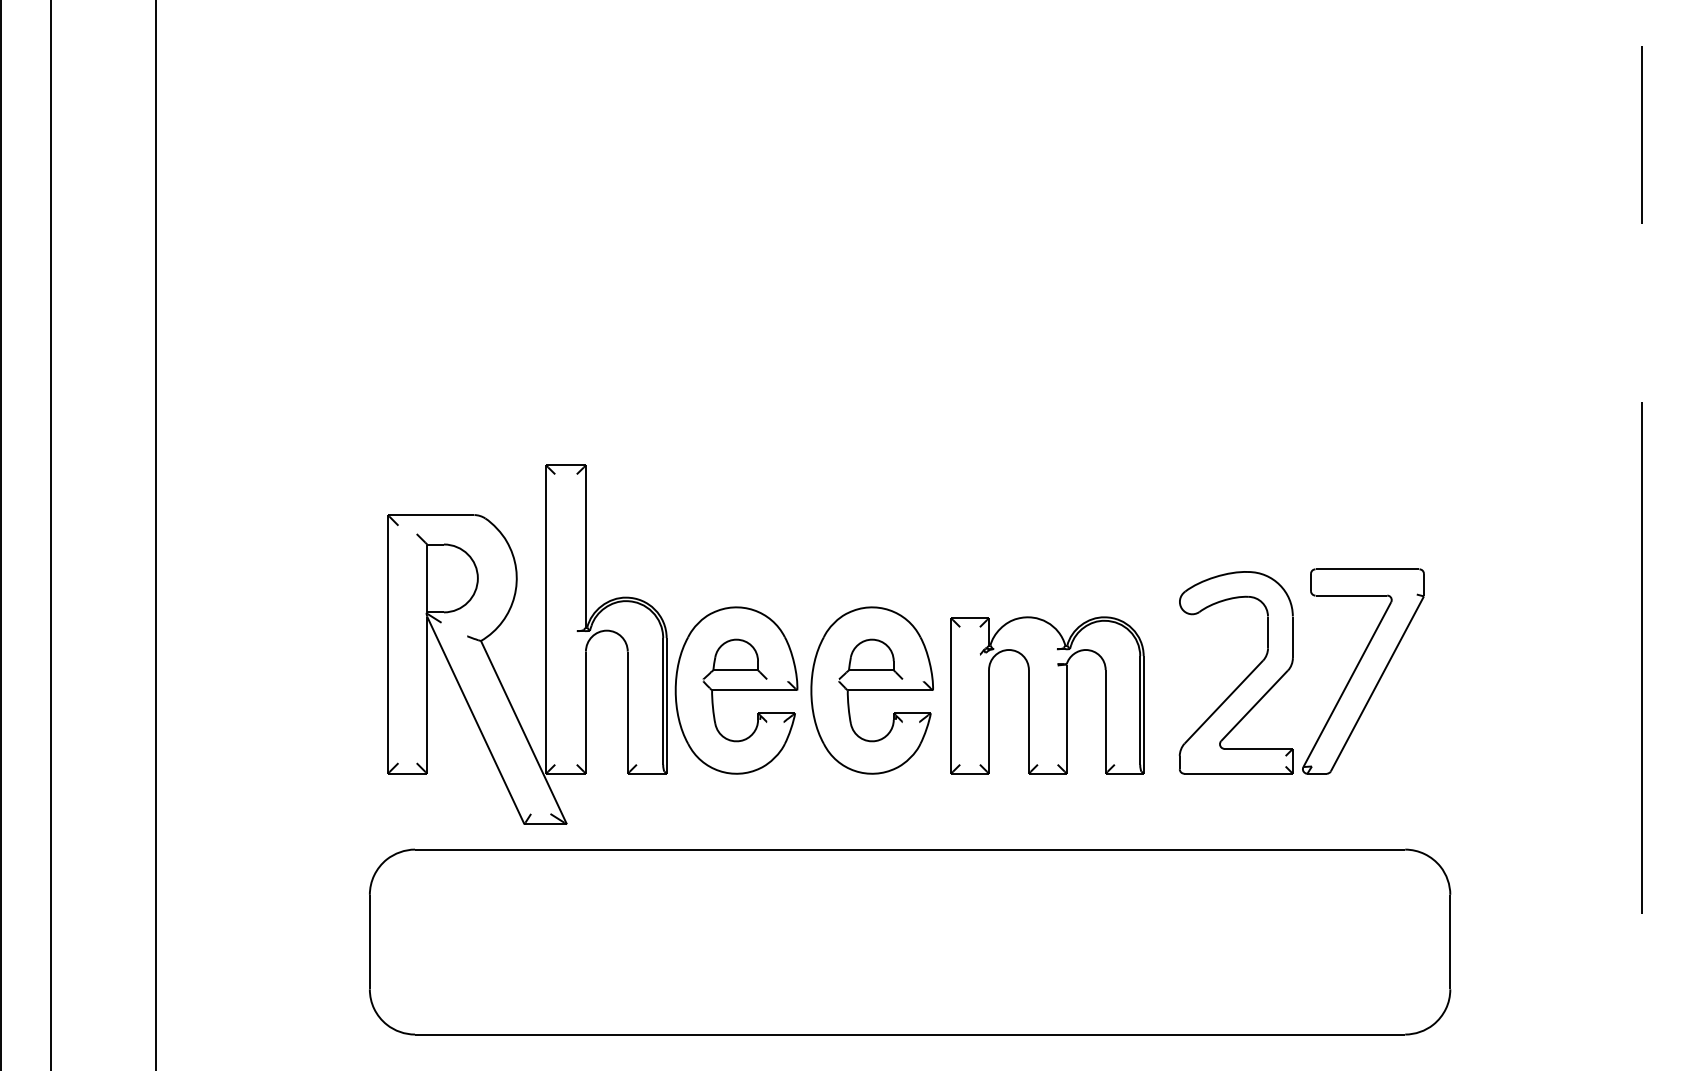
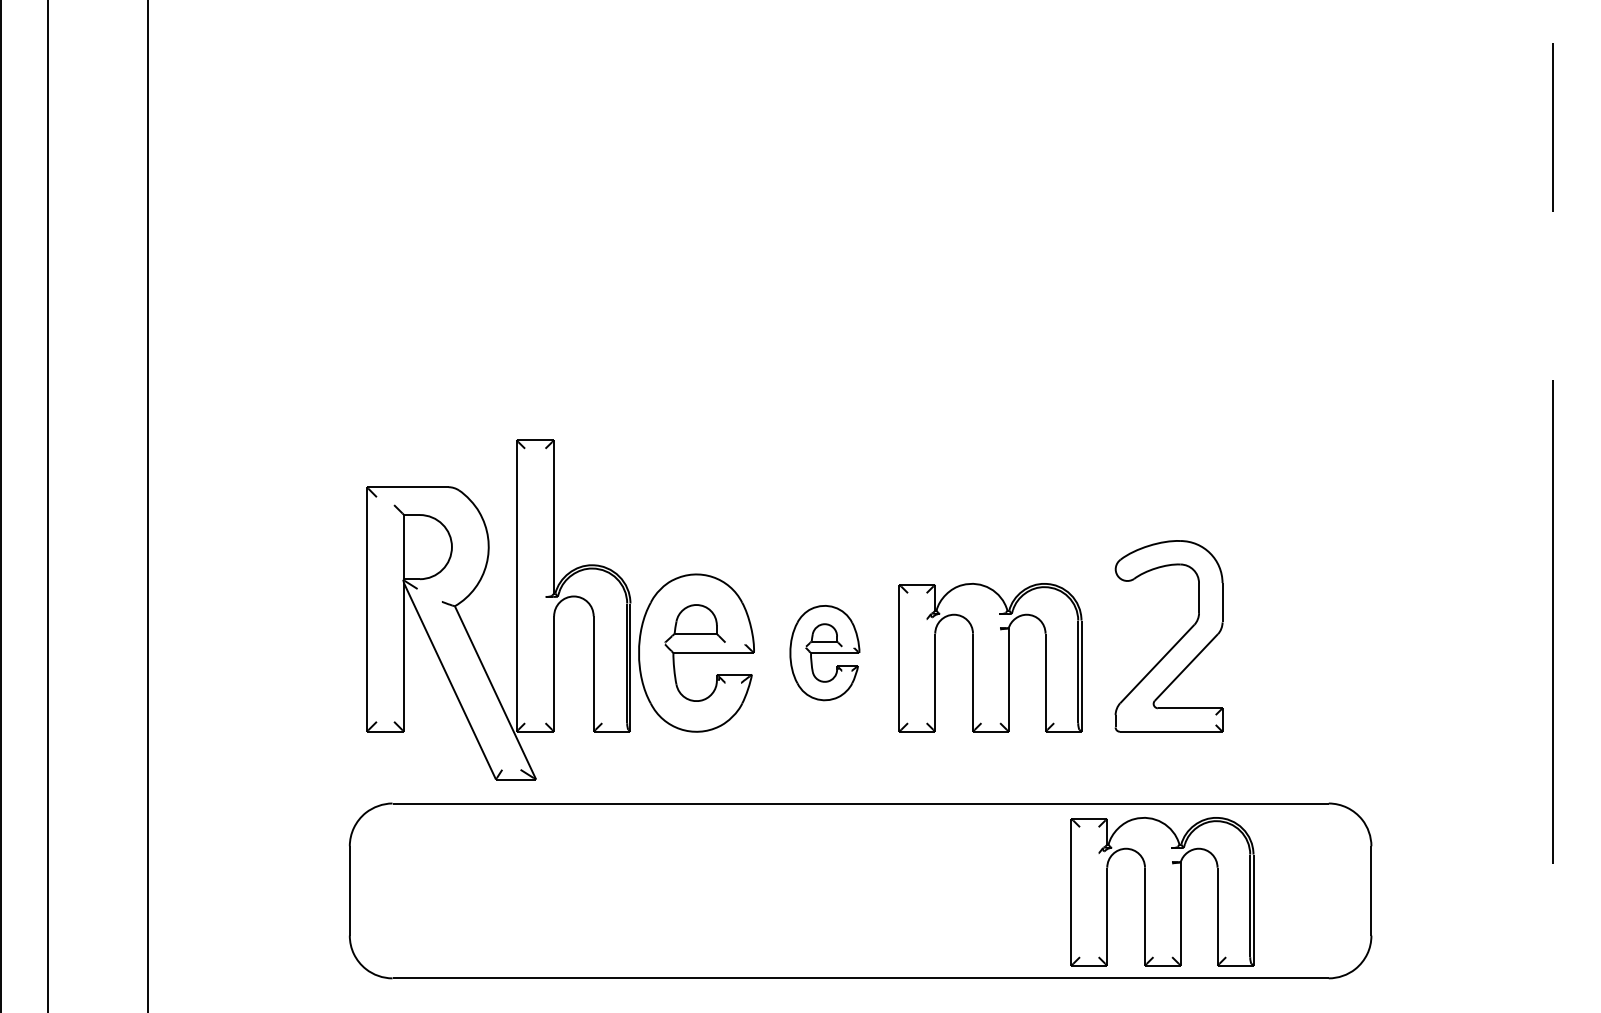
part: (1363, 670) -> (1289, 634), removed
part: (871, 689) -> (824, 652), size x0.6
part: (1229, 942) -> (1162, 891), added

